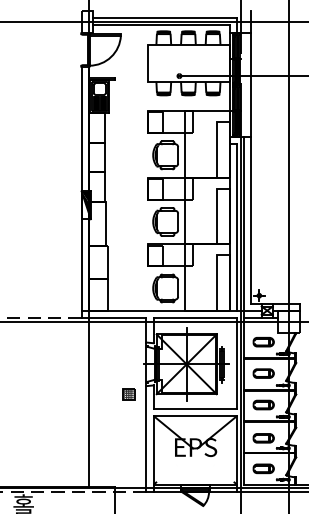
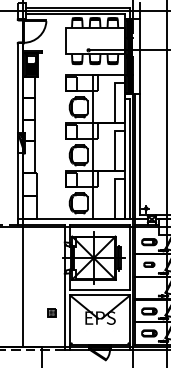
part: (263, 373) -> (149, 264), size x0.7
part: (128, 394) -> (51, 313), moved
part: (263, 404) -> (149, 287), removed

